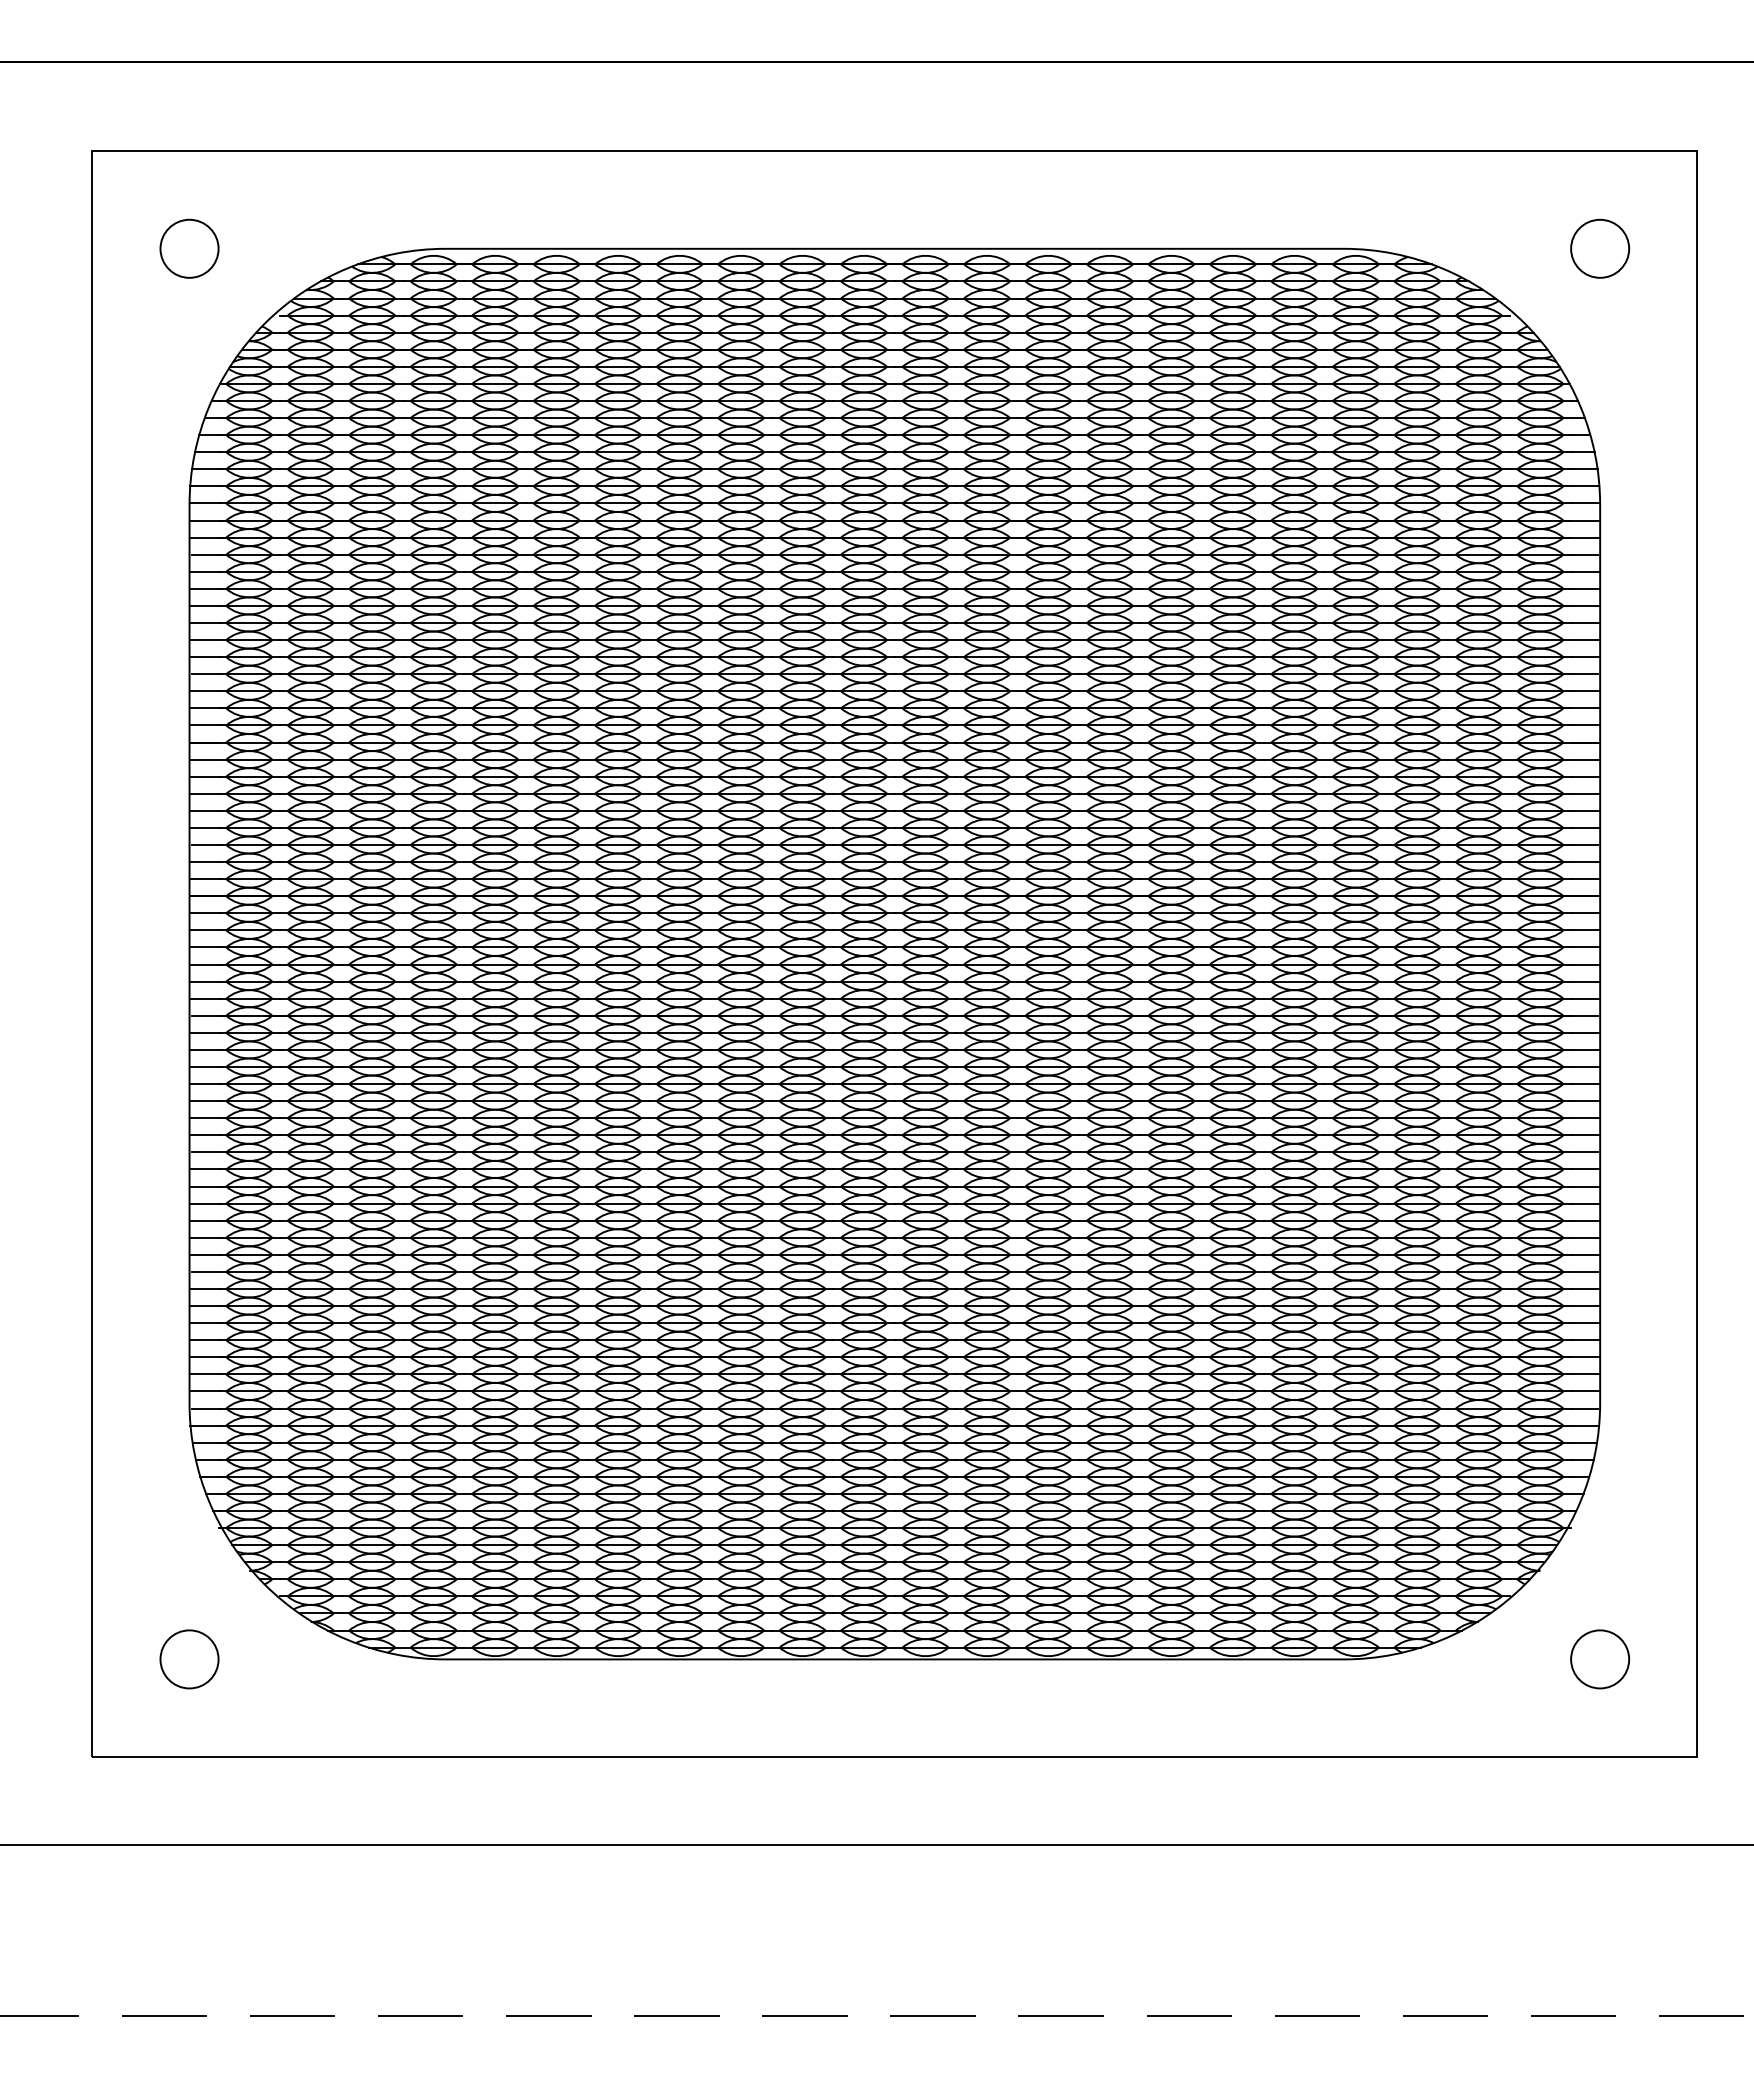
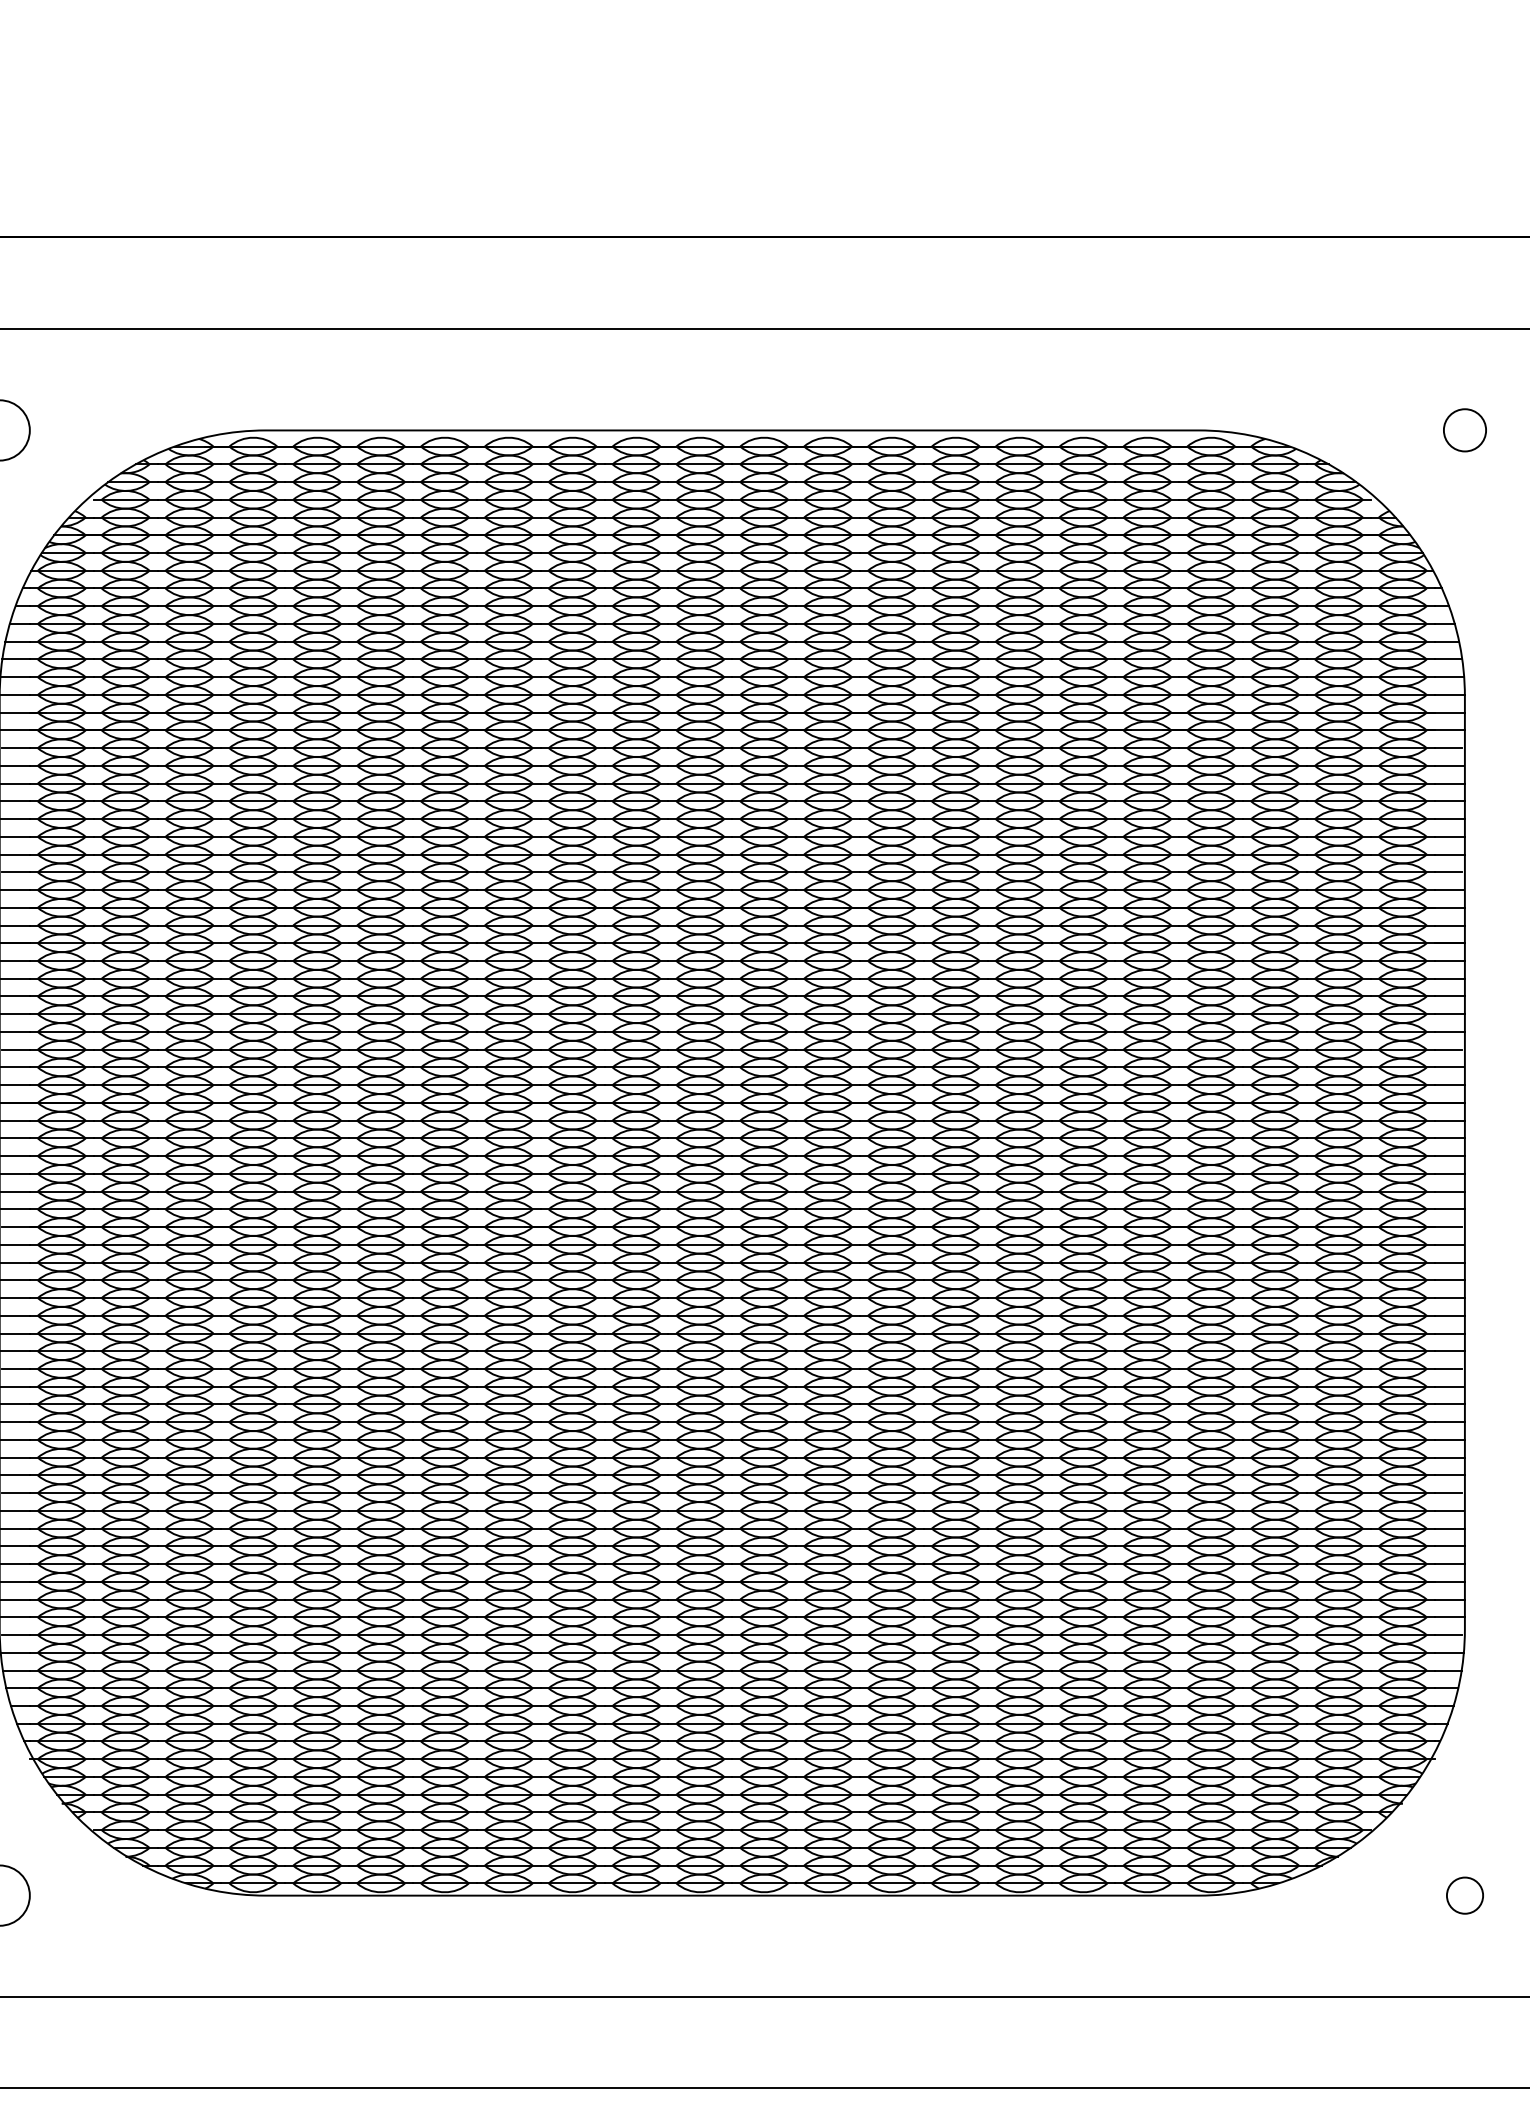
circle: (1600, 248) -> (1465, 430), size x0.7
circle: (1600, 1659) -> (1465, 1895), size x0.6

